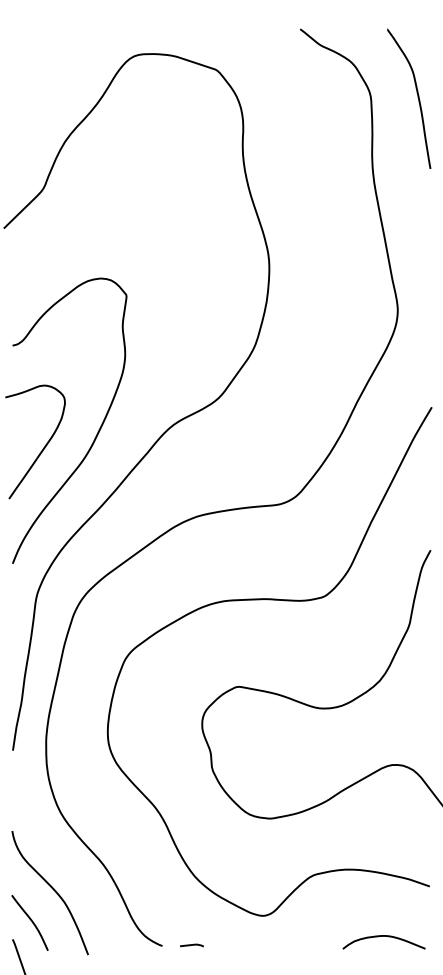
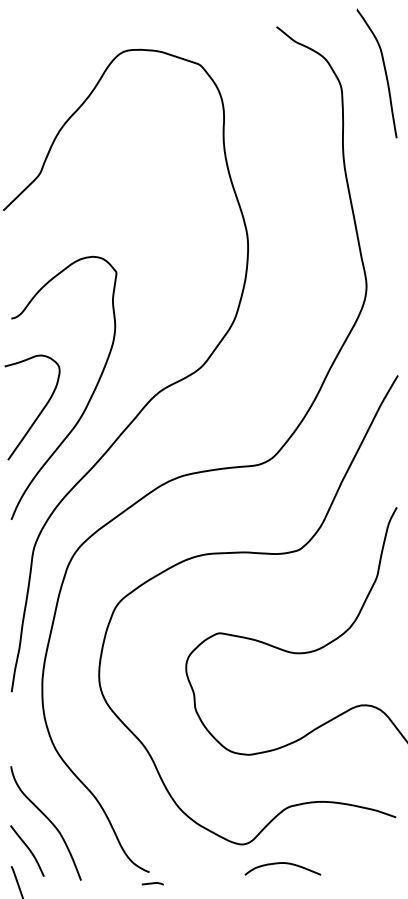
curve: (417, 97) -> (384, 72), moved
curve: (383, 936) -> (282, 863), moved
line: (191, 945) -> (152, 883), moved

